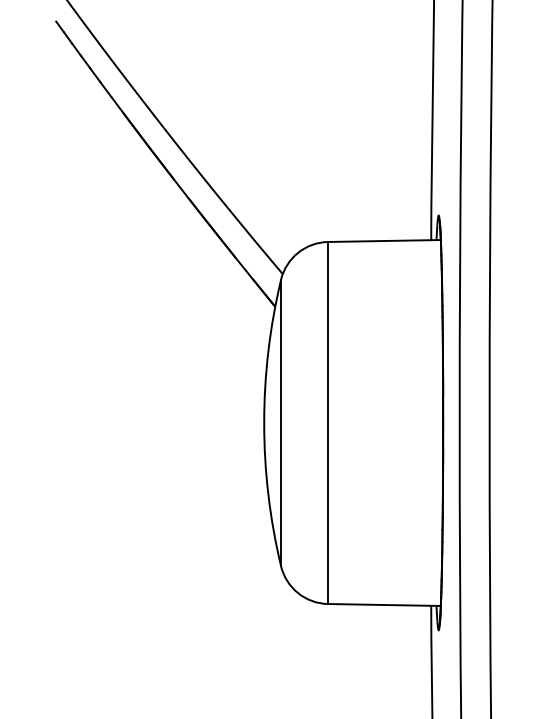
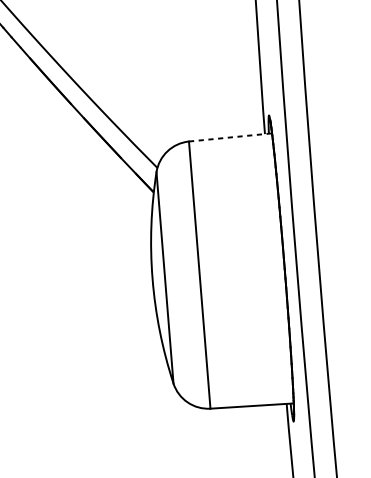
line: (384, 241) -> (230, 137), solid -> dashed

